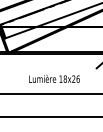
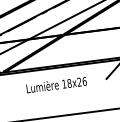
text: (54, 78) -> (56, 84), moved

